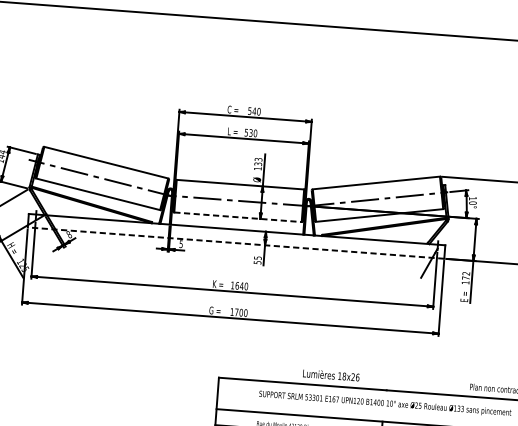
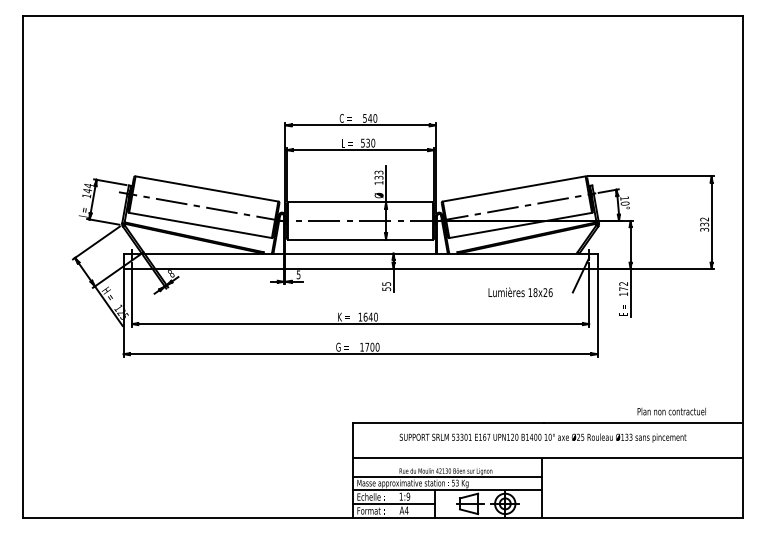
line: (238, 217) -> (361, 239), dashed -> solid
line: (235, 242) -> (360, 268), dashed -> solid
text: (331, 375) -> (520, 292), moved

